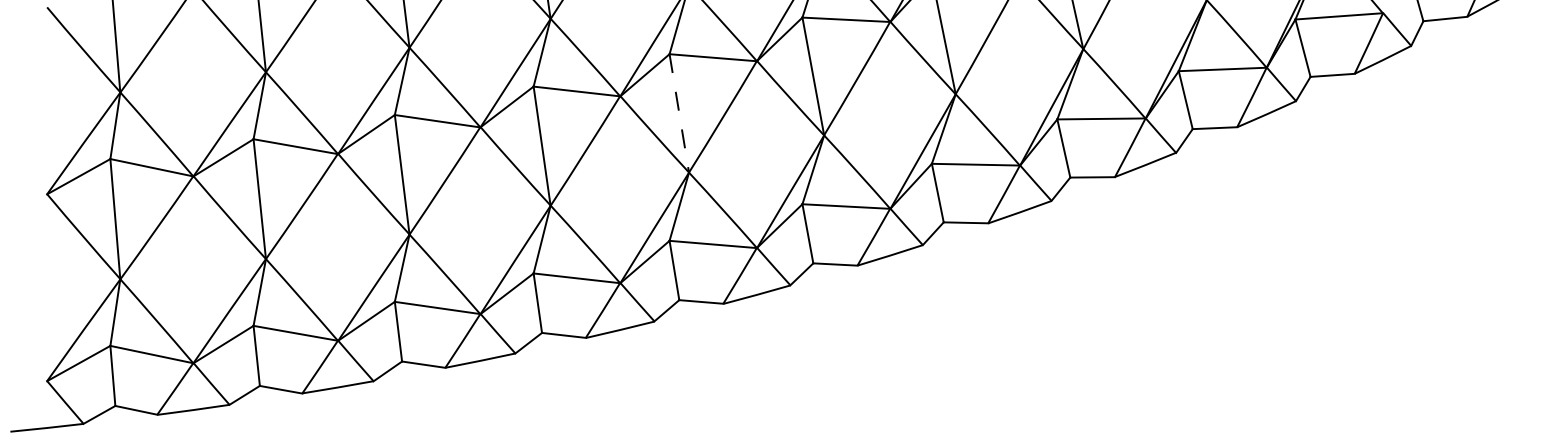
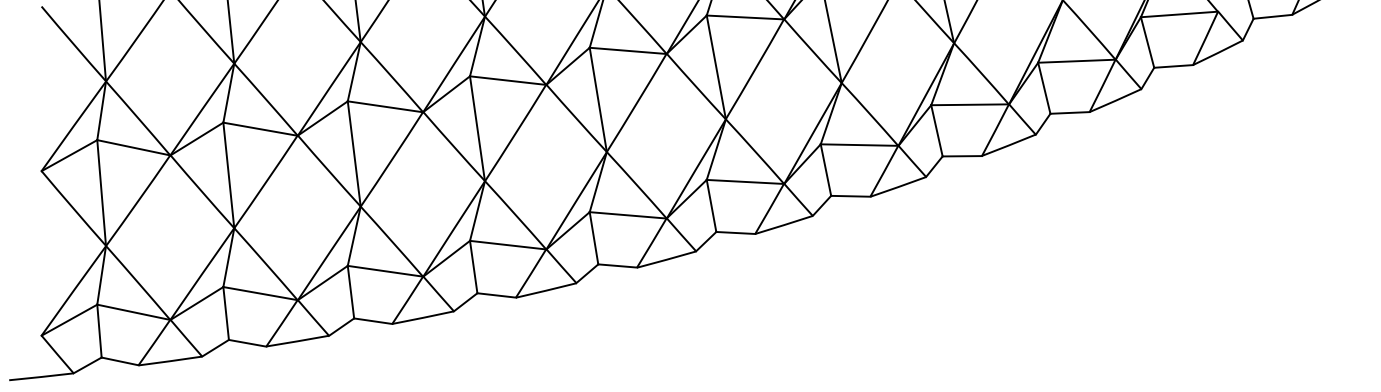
line: (679, 112) -> (598, 99), dashed -> solid

